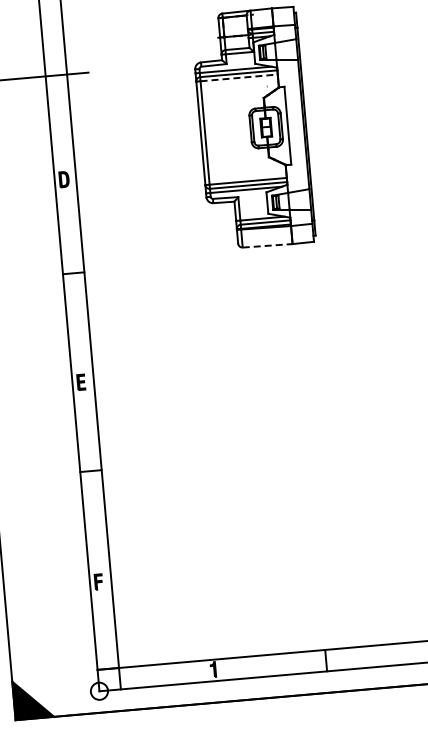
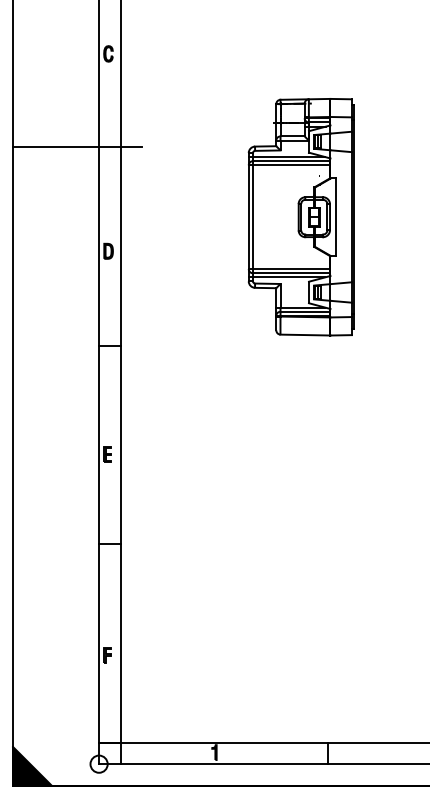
line: (238, 78) -> (291, 165), dashed -> solid
line: (267, 246) -> (305, 335), dashed -> solid

